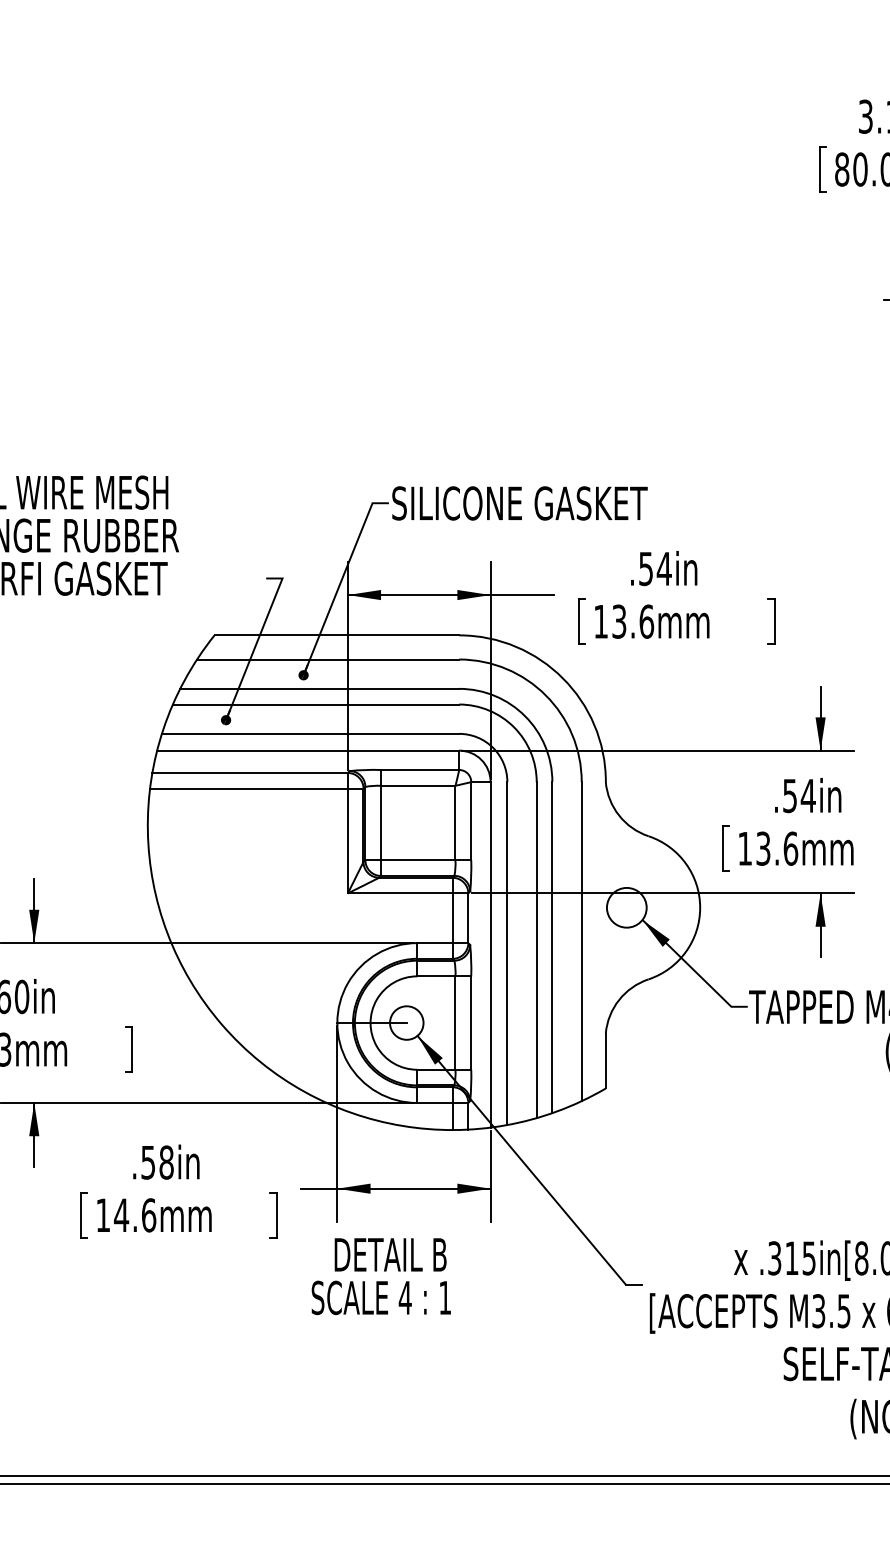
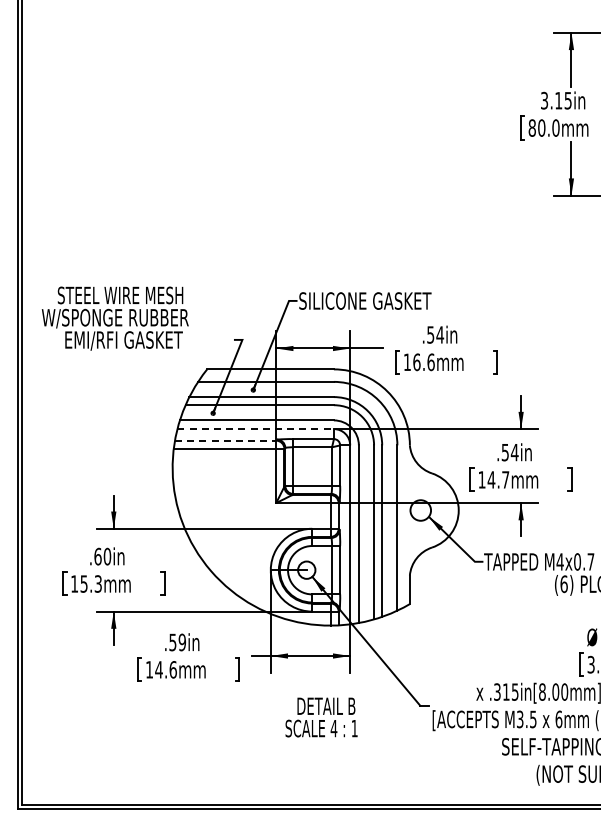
text: (618, 622) -> (416, 362), 13.6mm -> 16.6mm
line: (309, 751) -> (256, 429), solid -> dashed
line: (249, 772) -> (225, 440), solid -> dashed
text: (776, 847) -> (498, 479), 13.6mm -> 14.7mm
text: (166, 1162) -> (182, 642), .58in -> .59in
text: (381, 1276) -> (321, 717), moved

